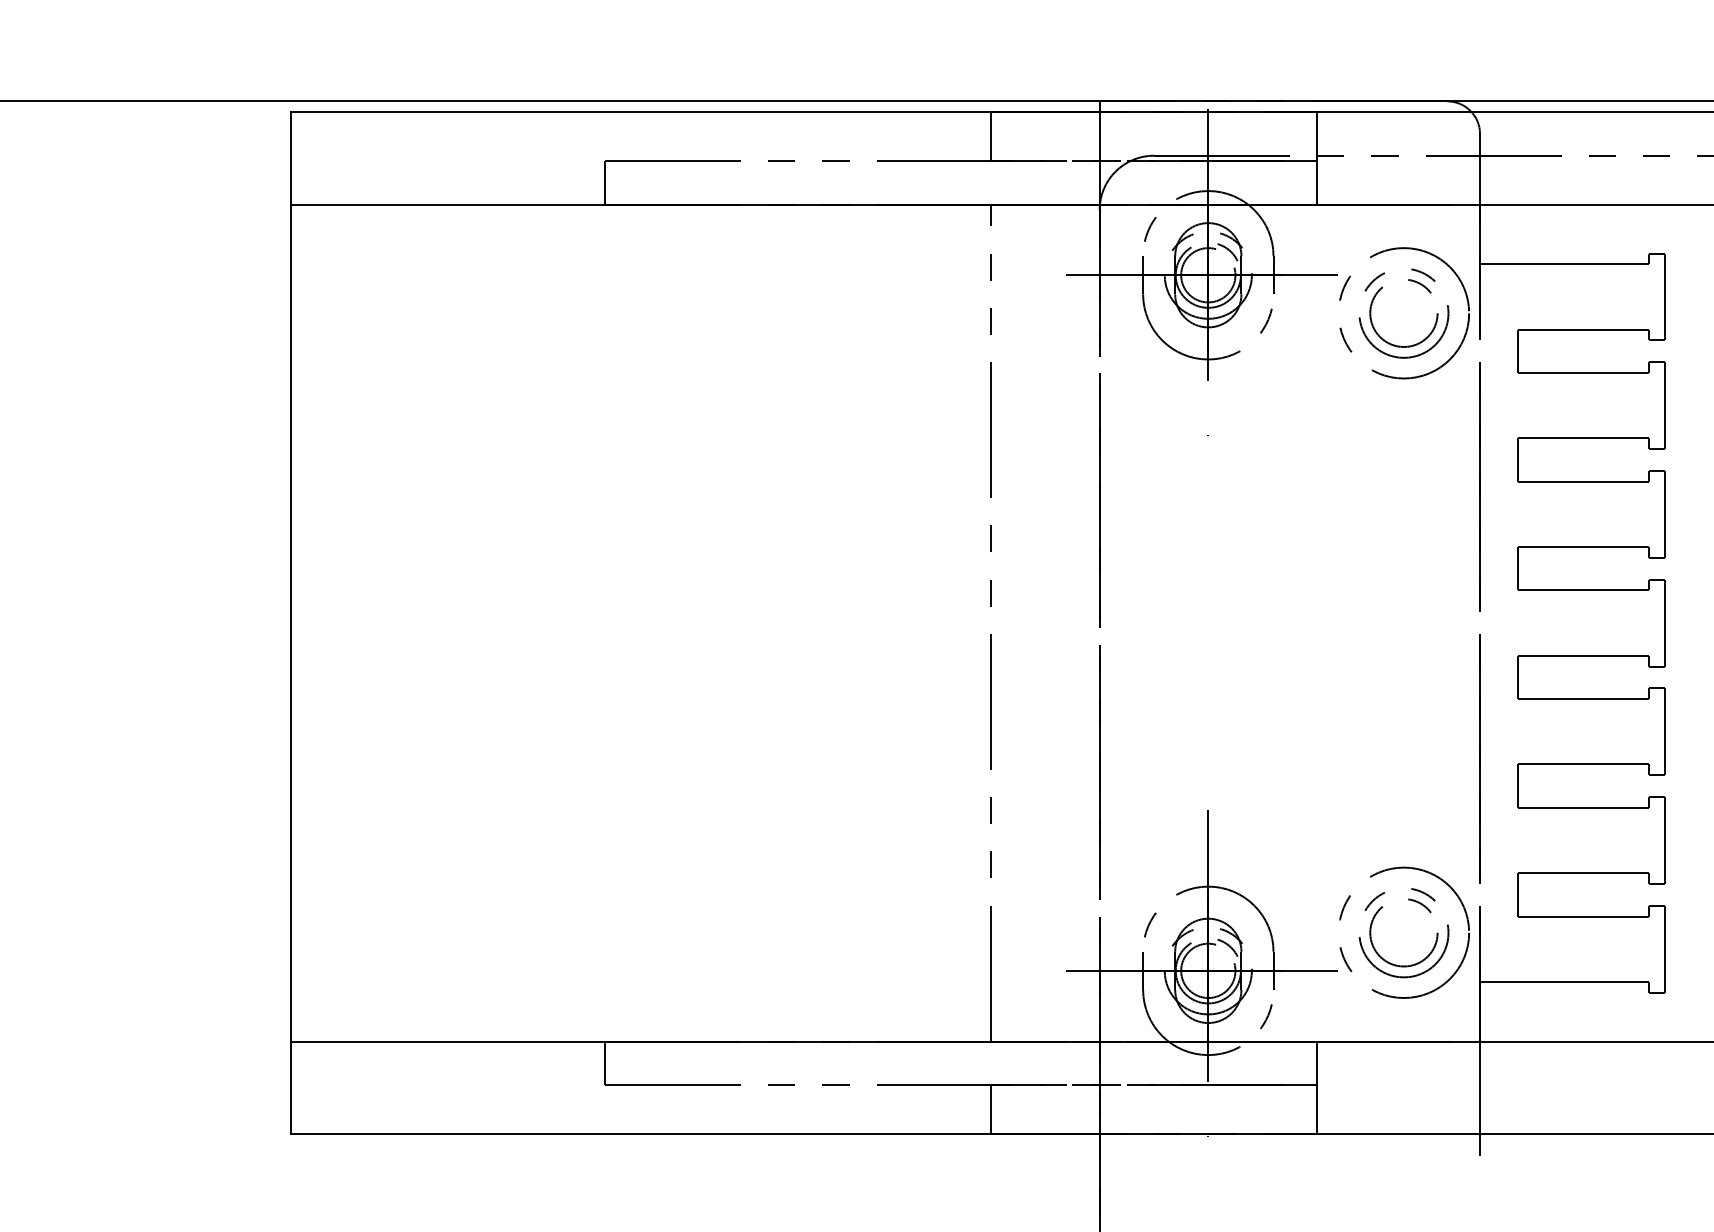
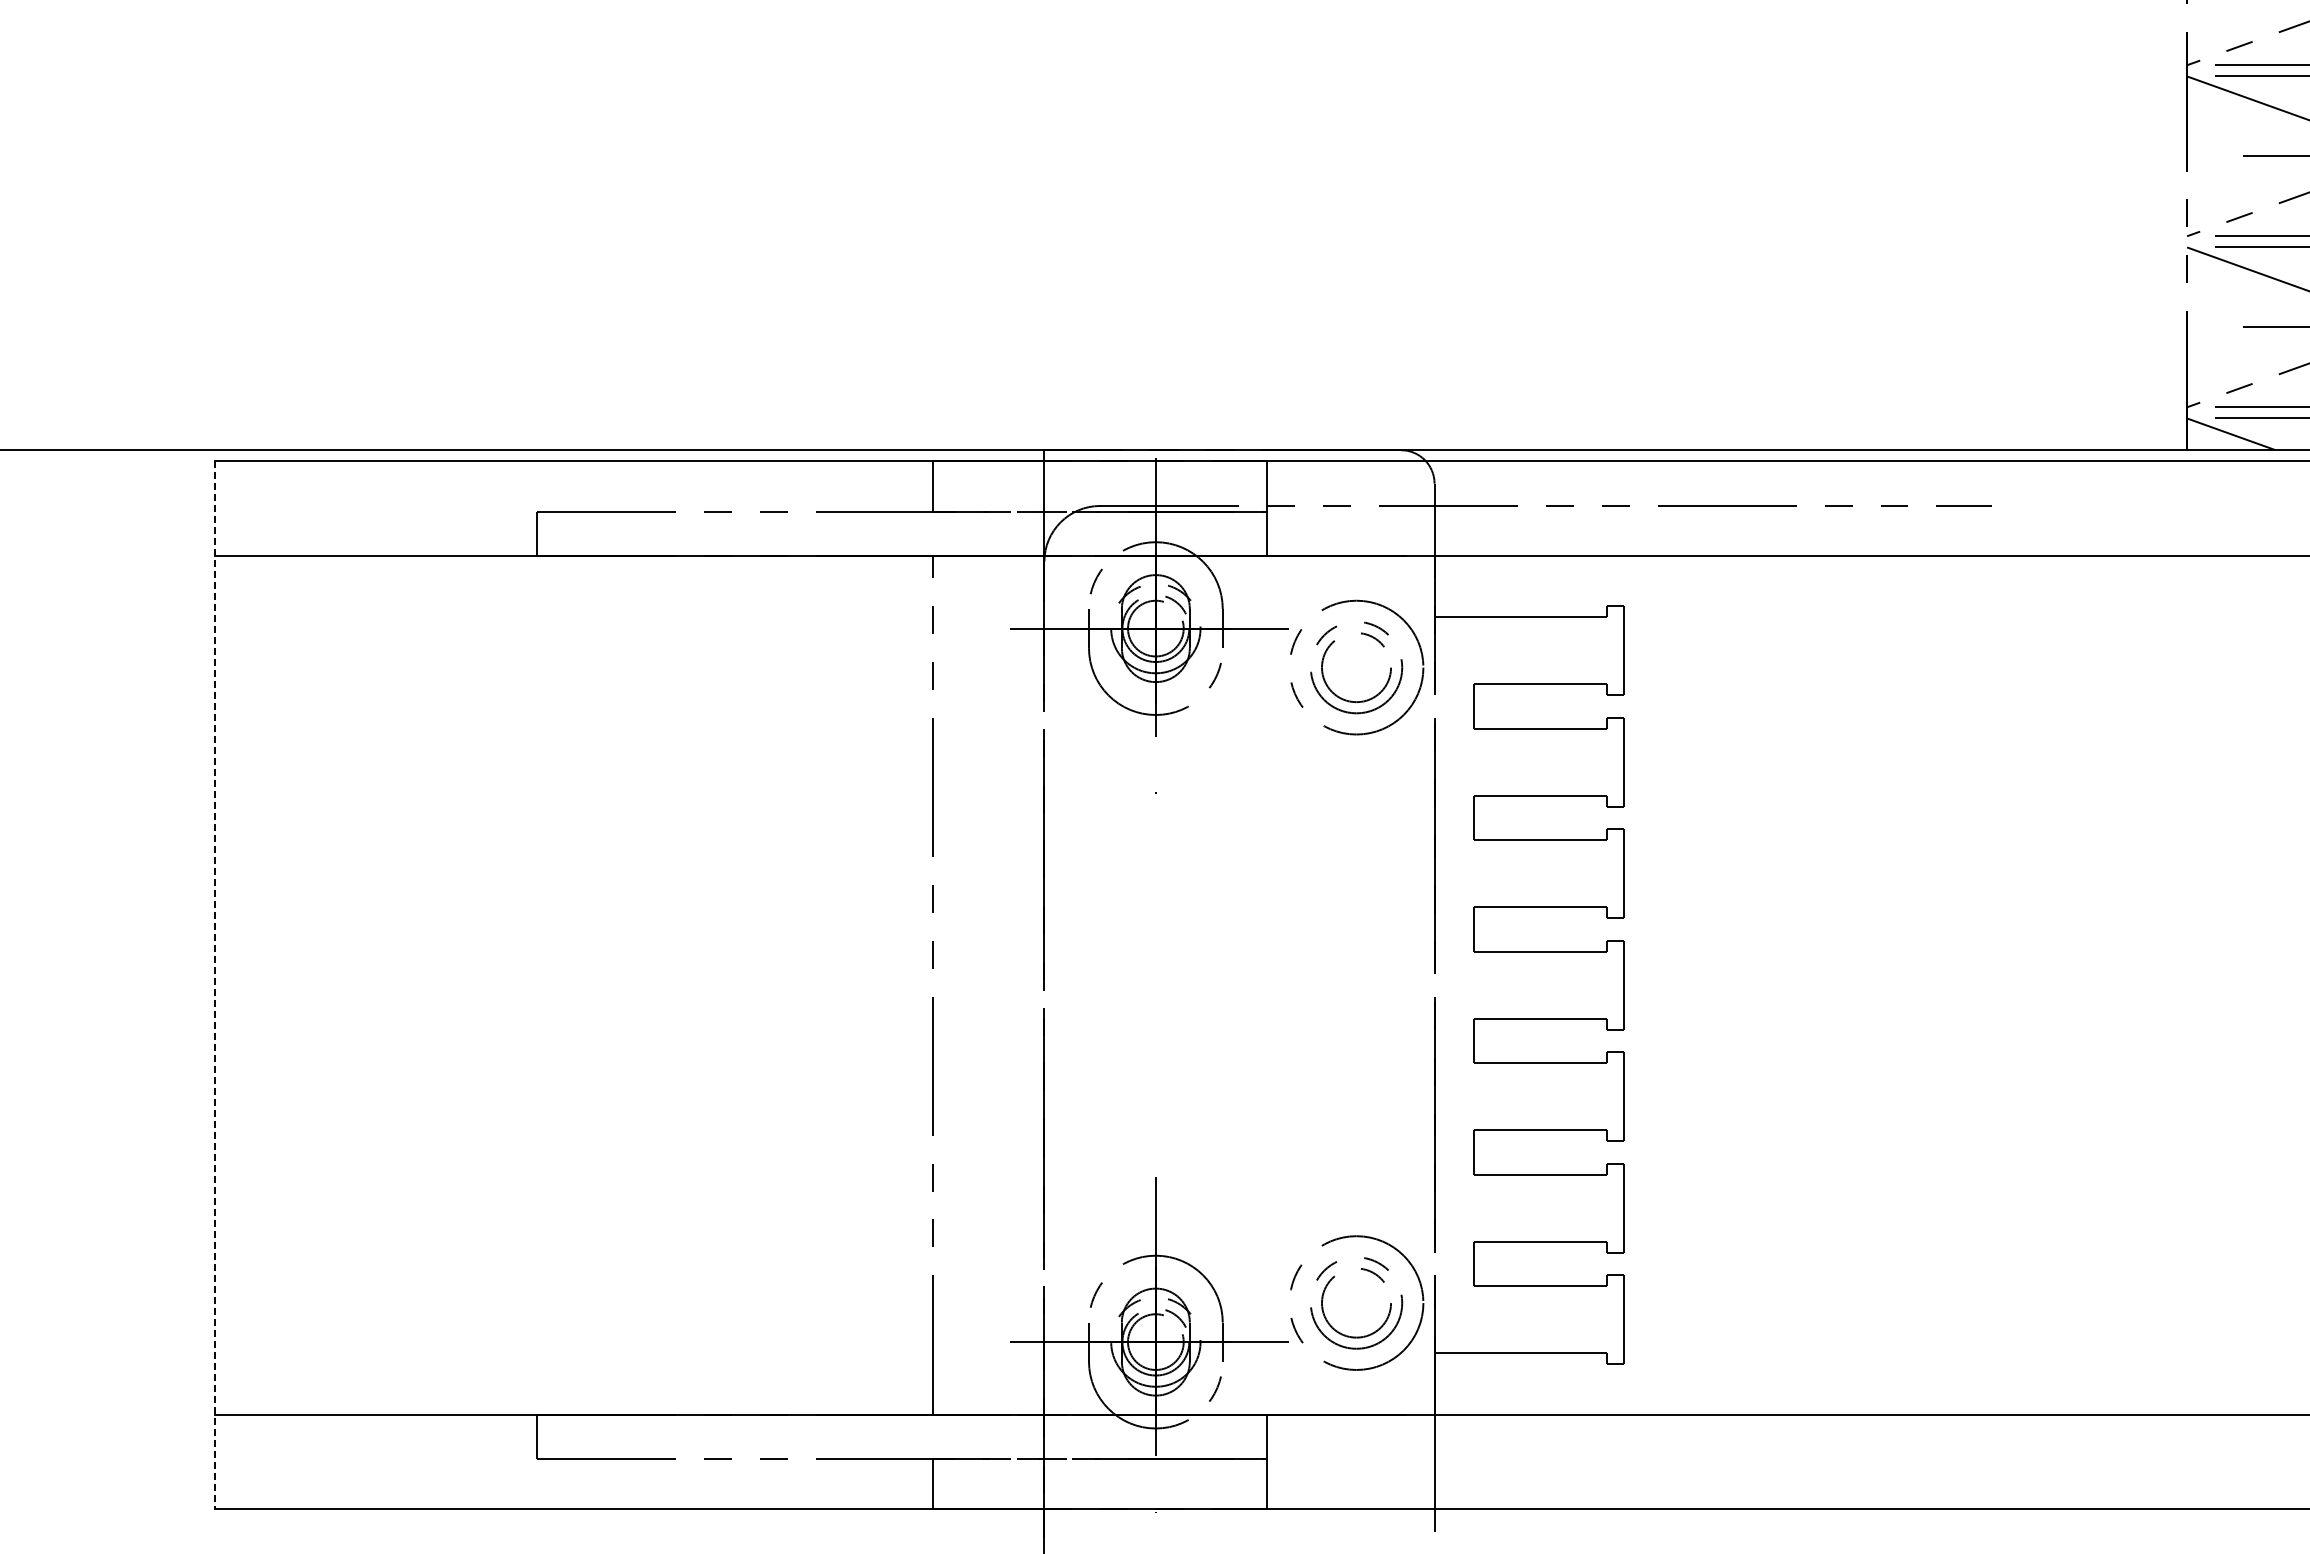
line: (291, 623) -> (215, 985), solid -> dashed

